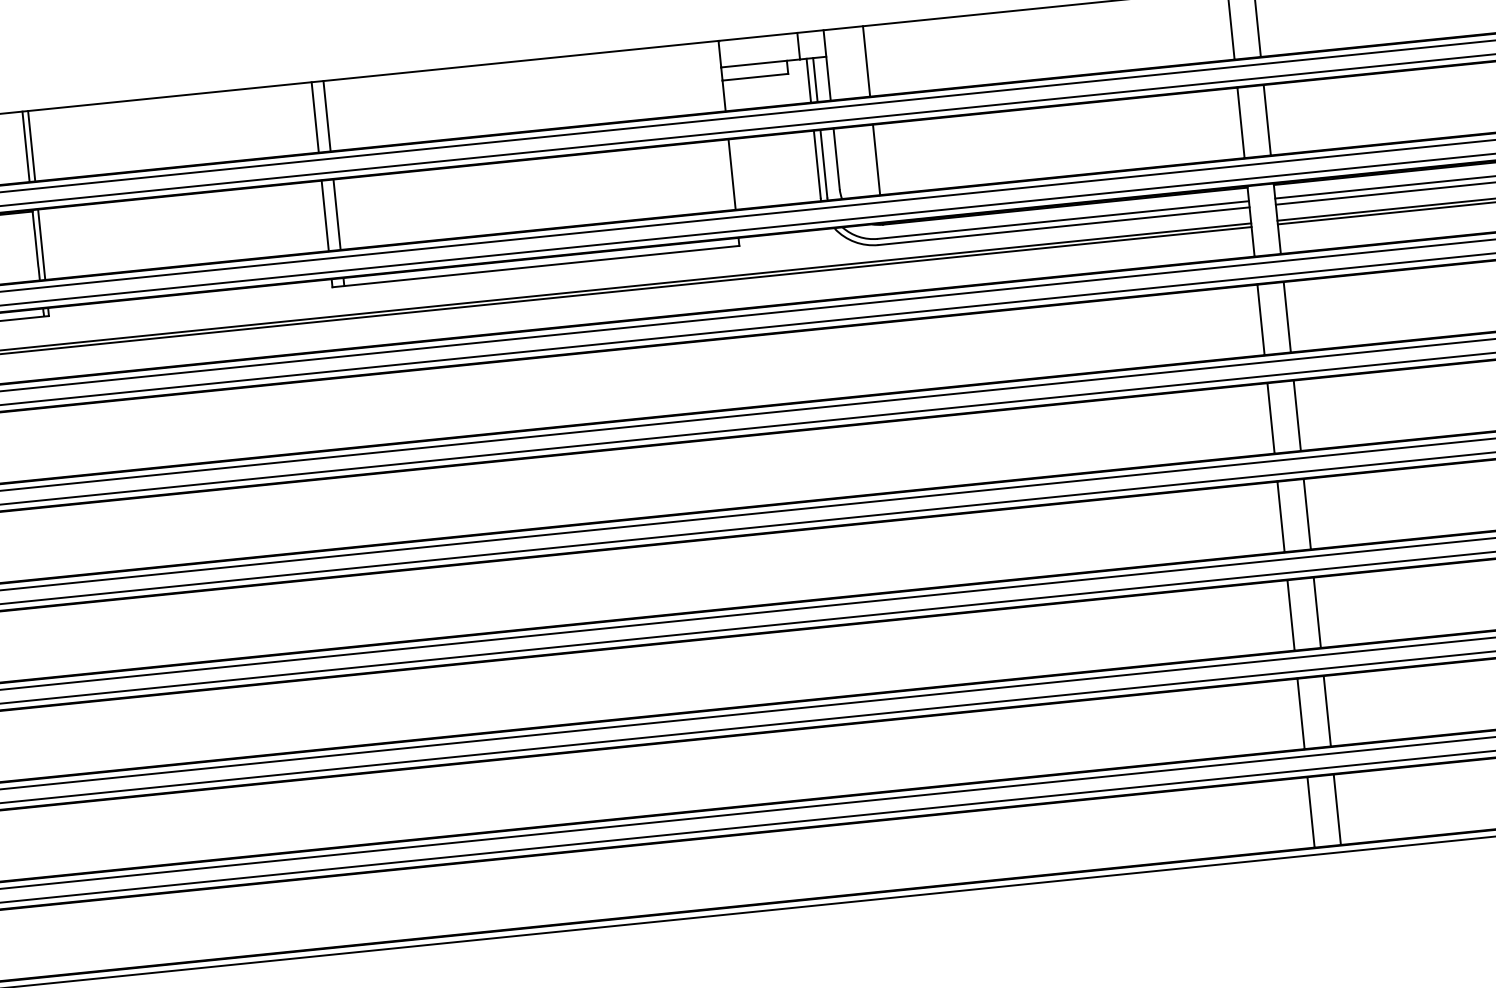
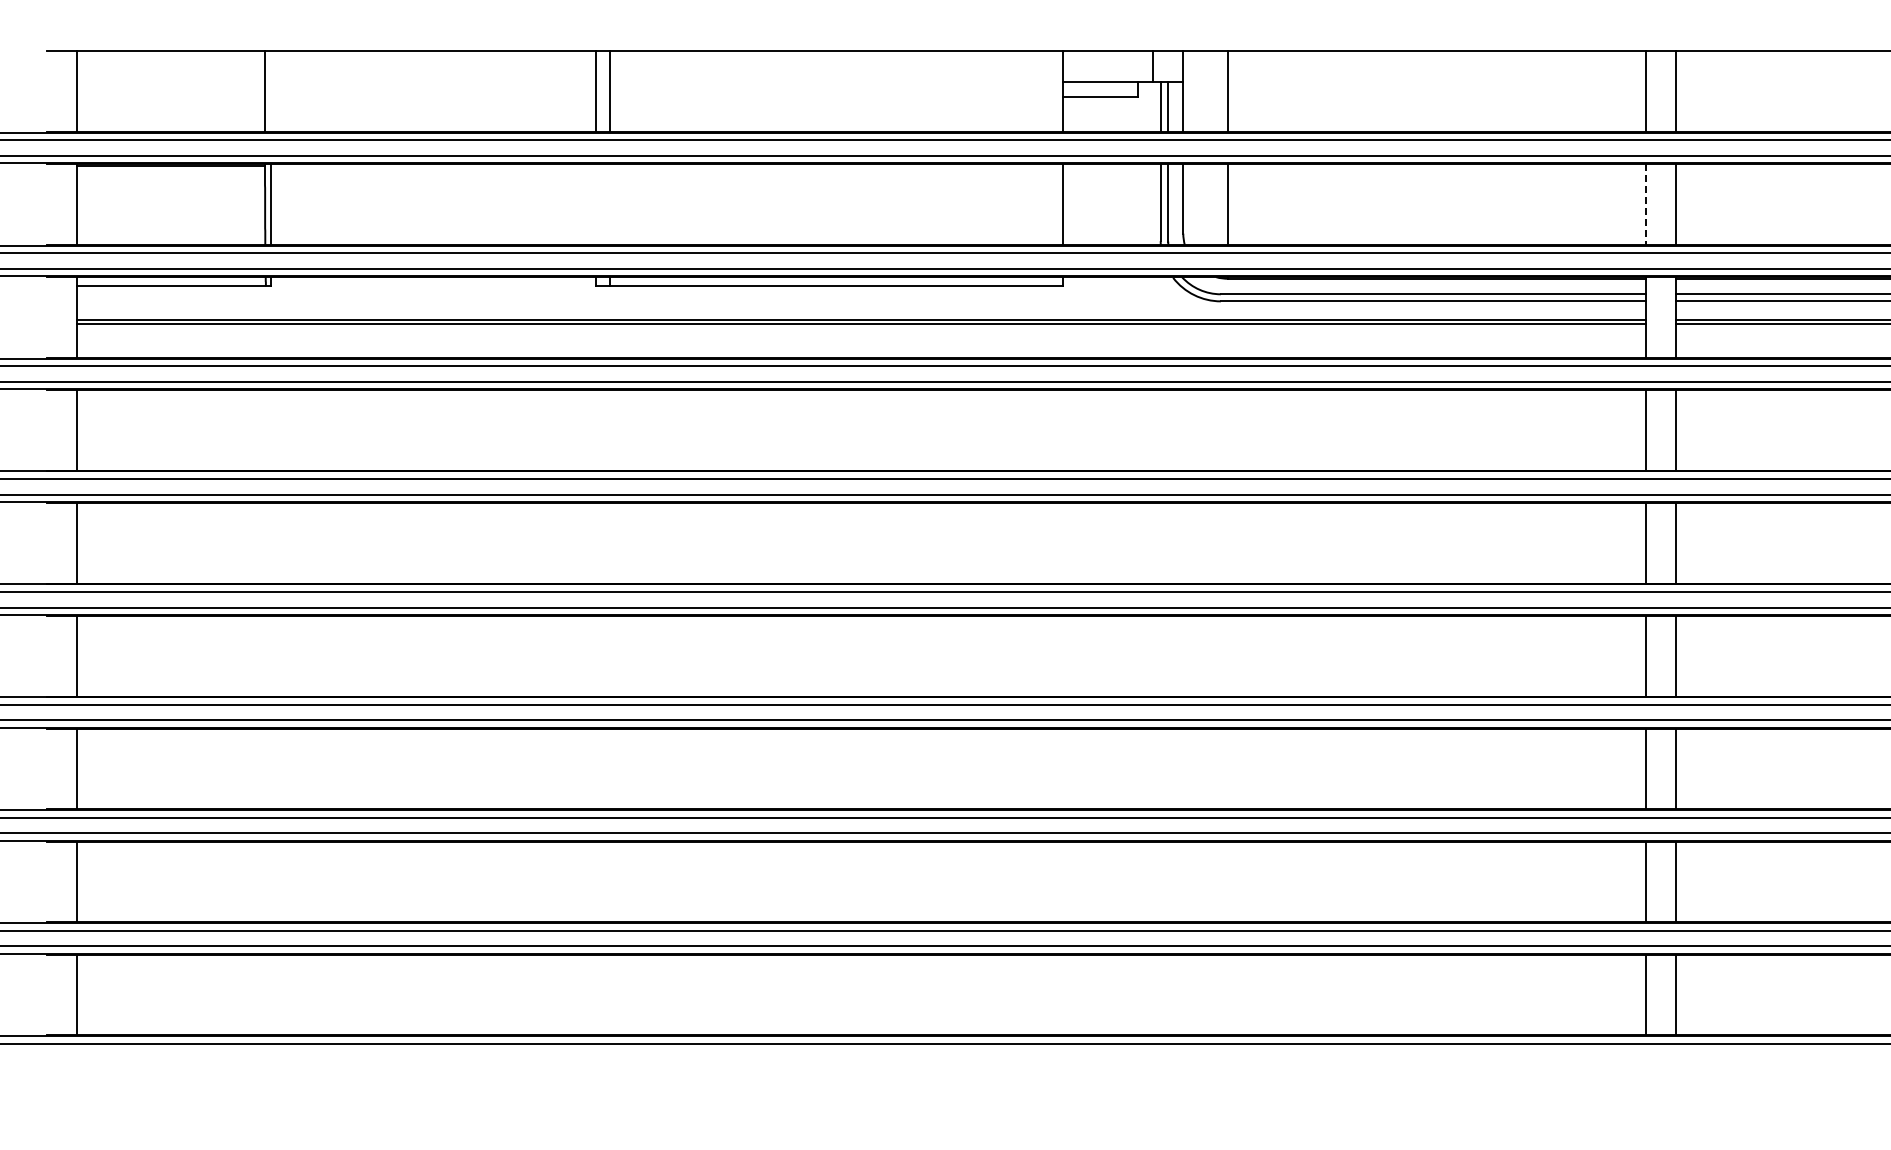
line: (1241, 123) -> (1646, 205), solid -> dashed
line: (31, 146) -> (271, 91), removed
line: (337, 214) -> (610, 204), removed
line: (325, 215) -> (596, 204), removed

